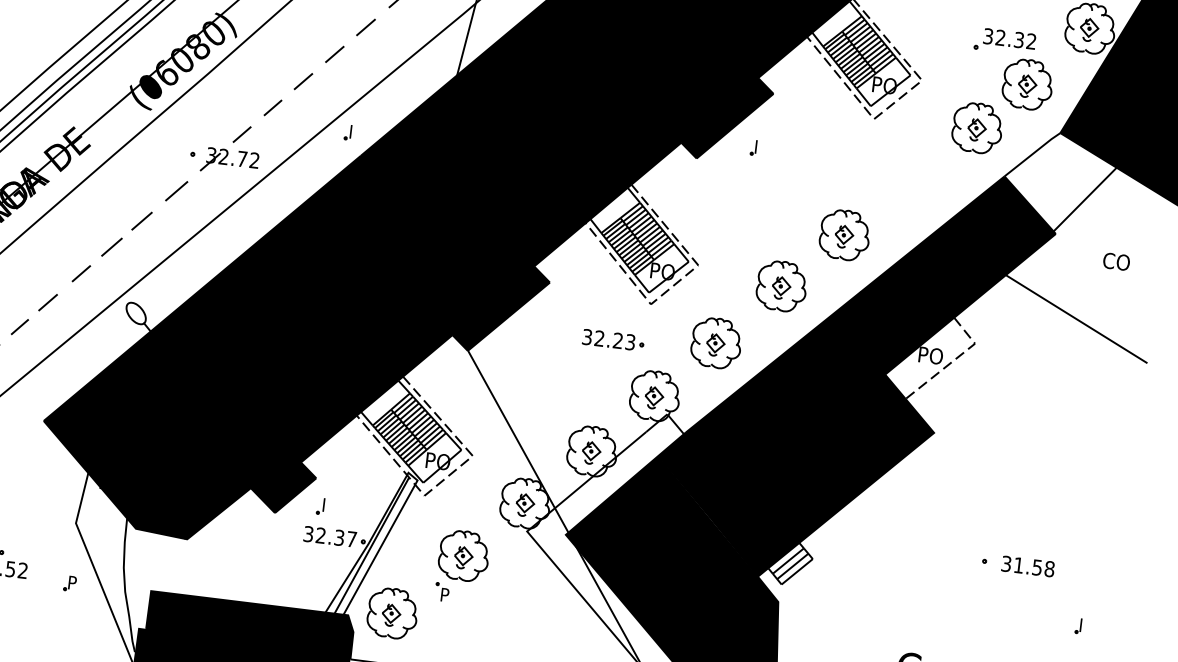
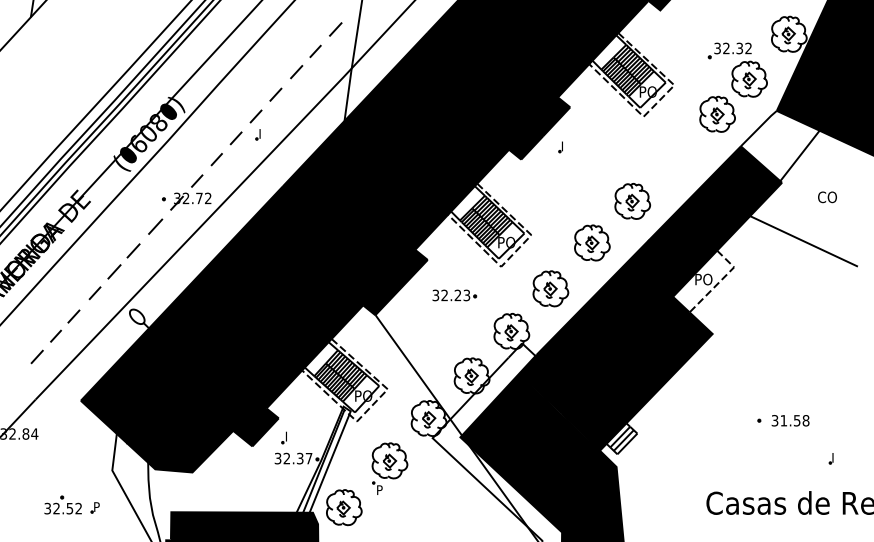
part: (347, 132) -> (257, 134), moved
part: (613, 340) -> (454, 295), moved
part: (69, 583) -> (94, 507), moved

